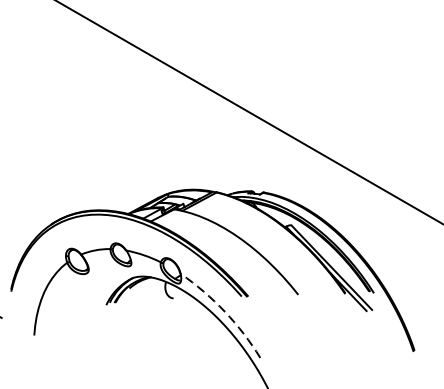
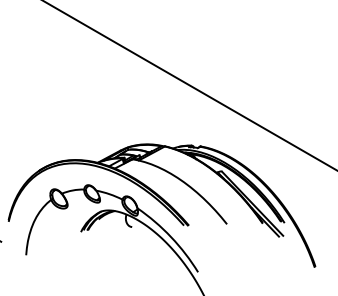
arc: (225, 312) -> (171, 237), dashed -> solid

